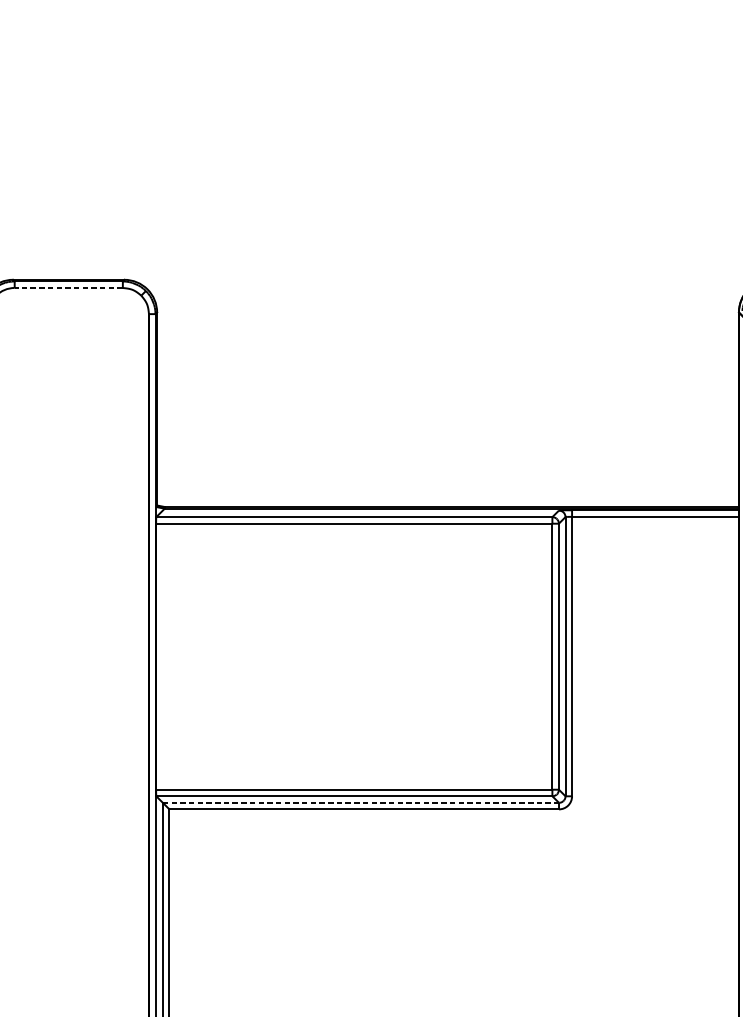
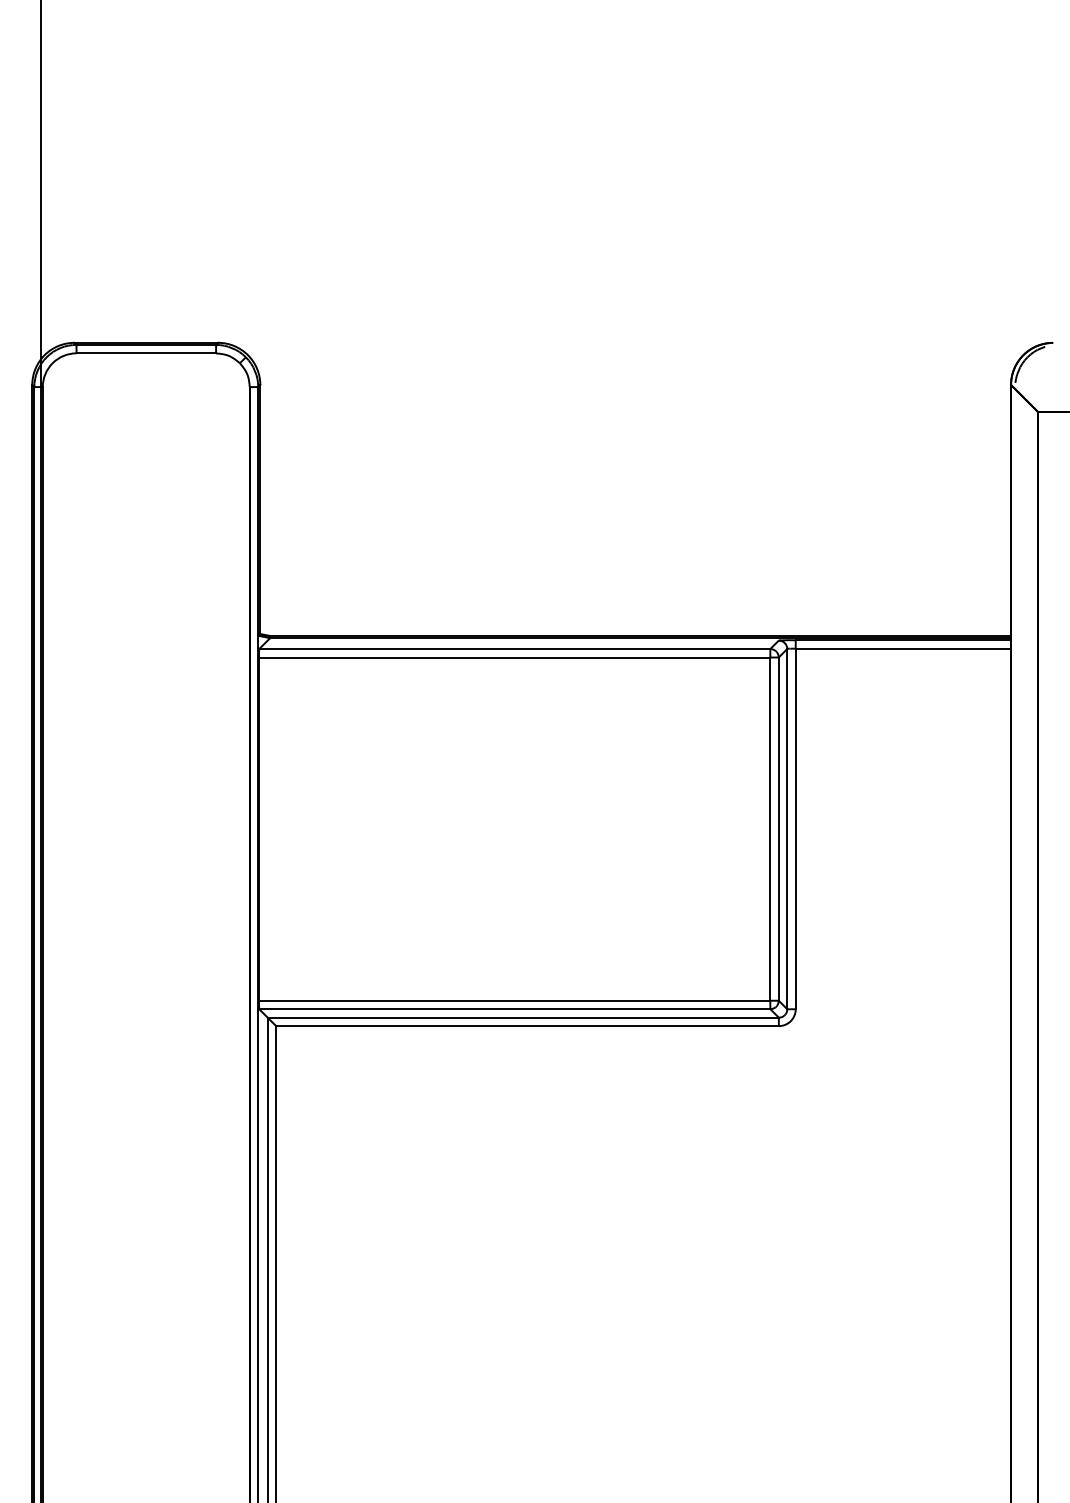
line: (68, 288) -> (146, 353), dashed -> solid
line: (361, 802) -> (523, 1017), dashed -> solid

